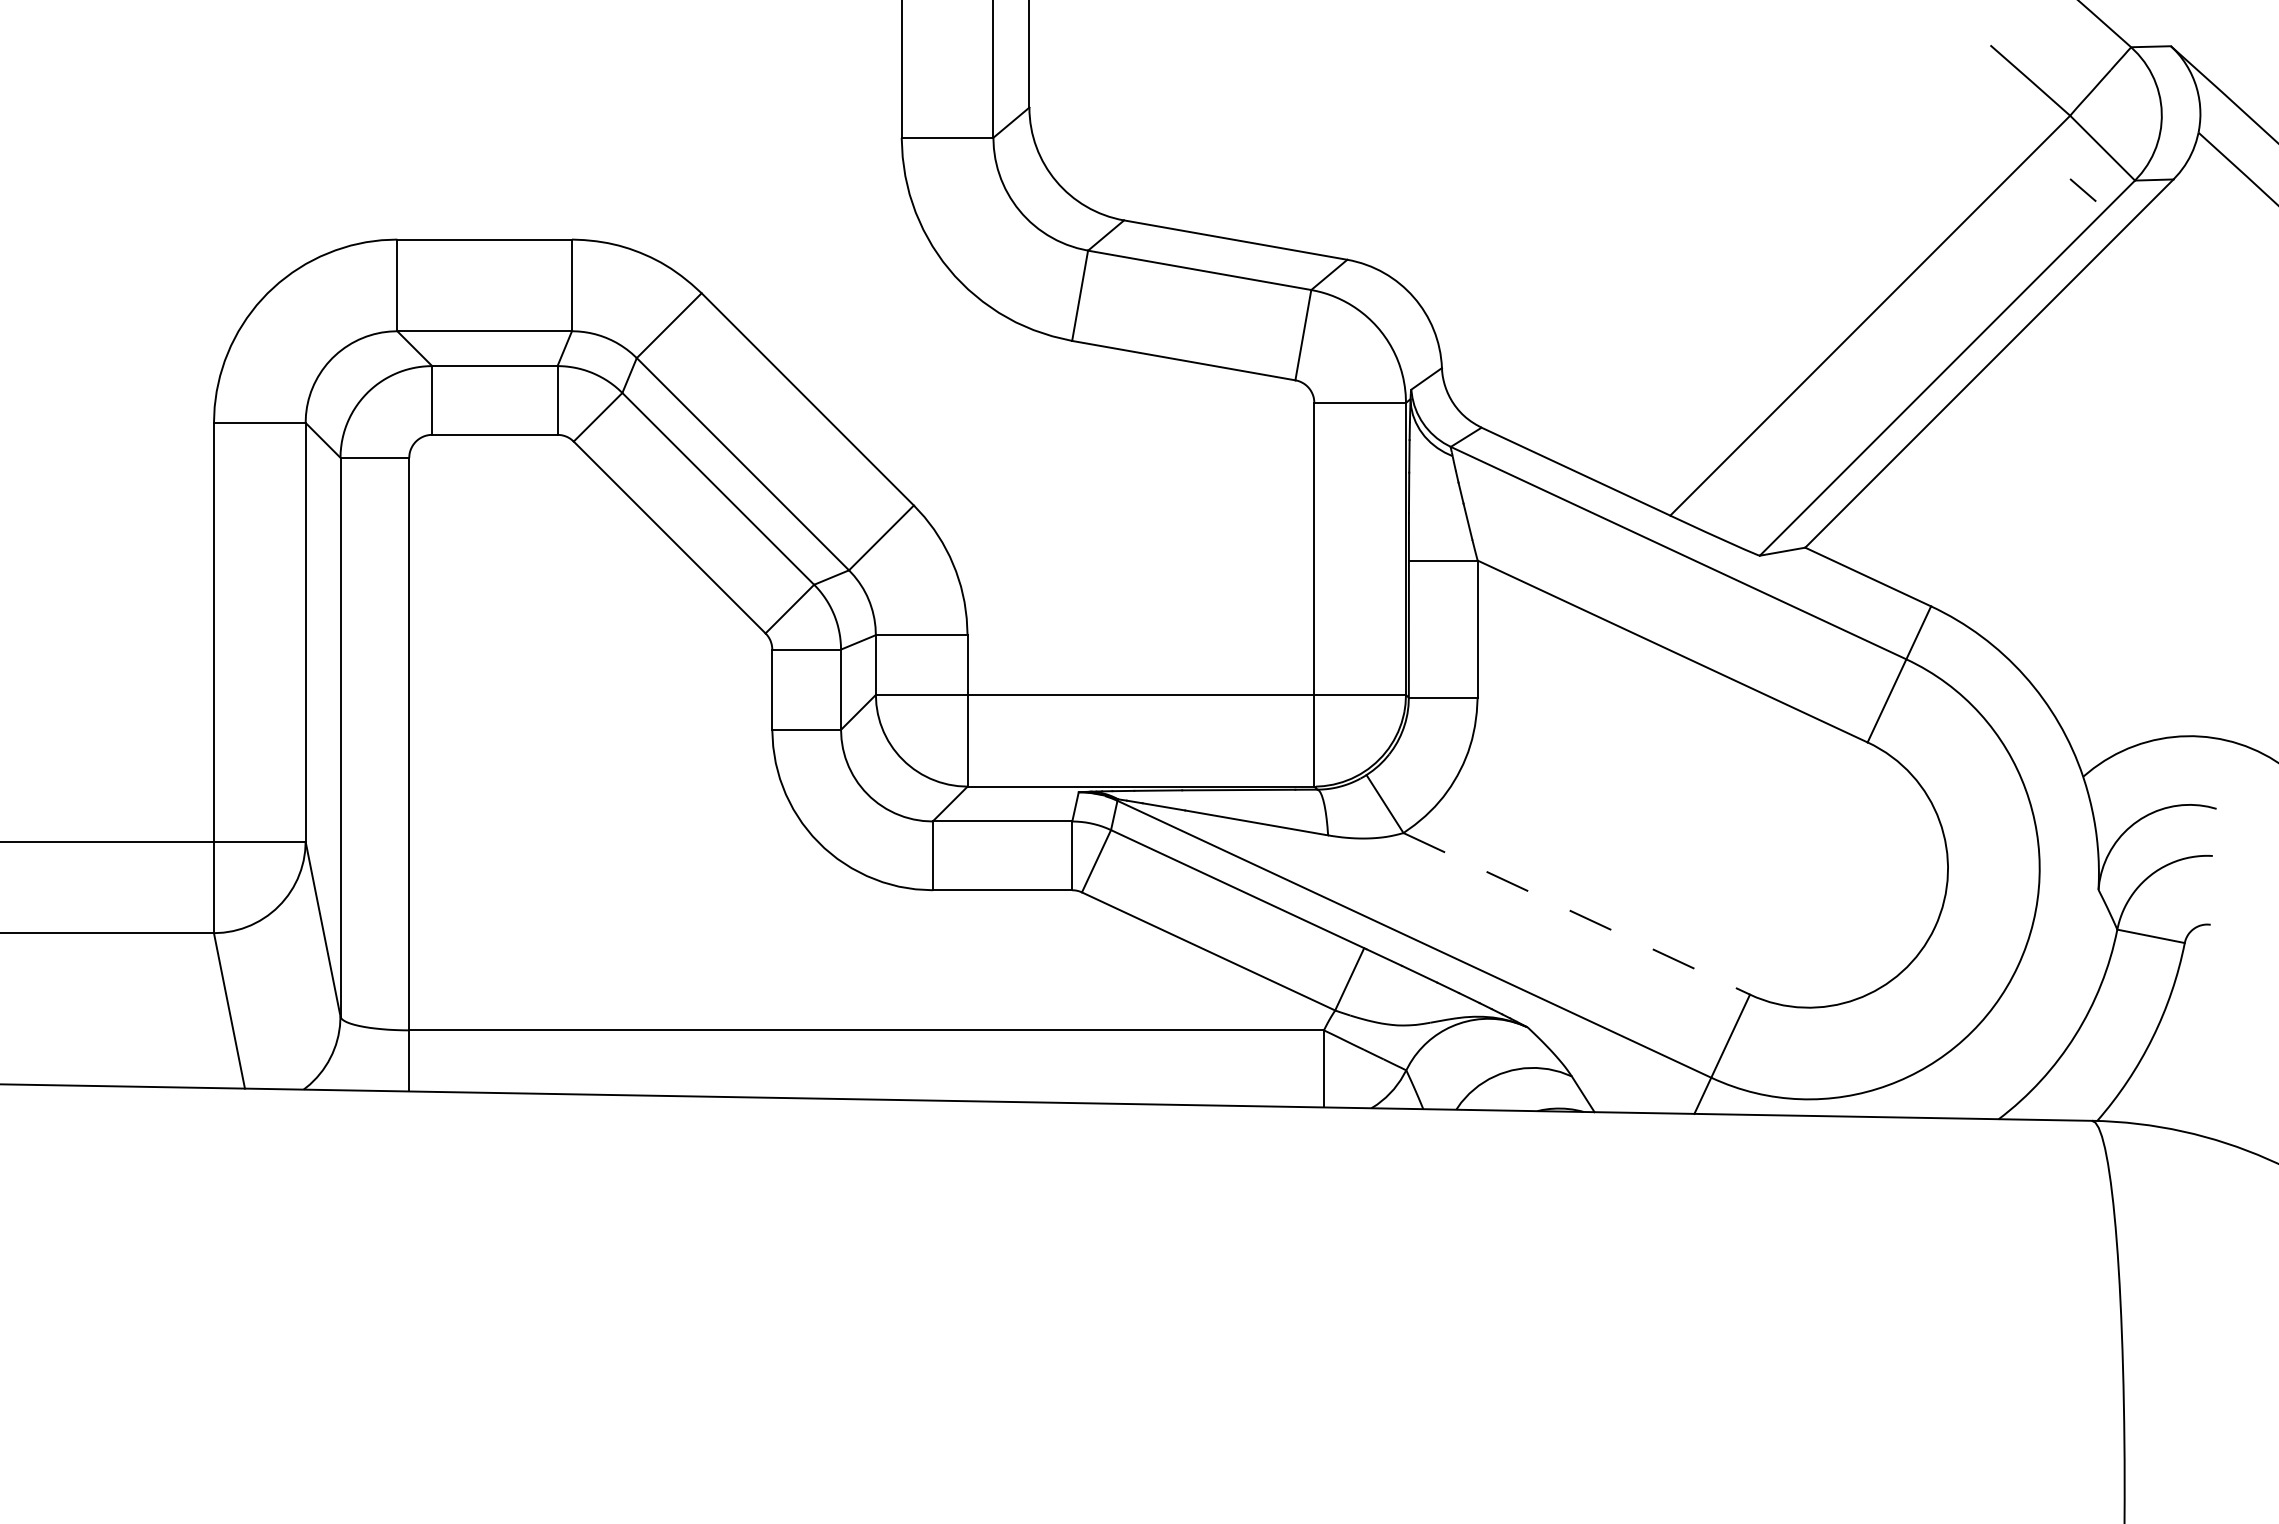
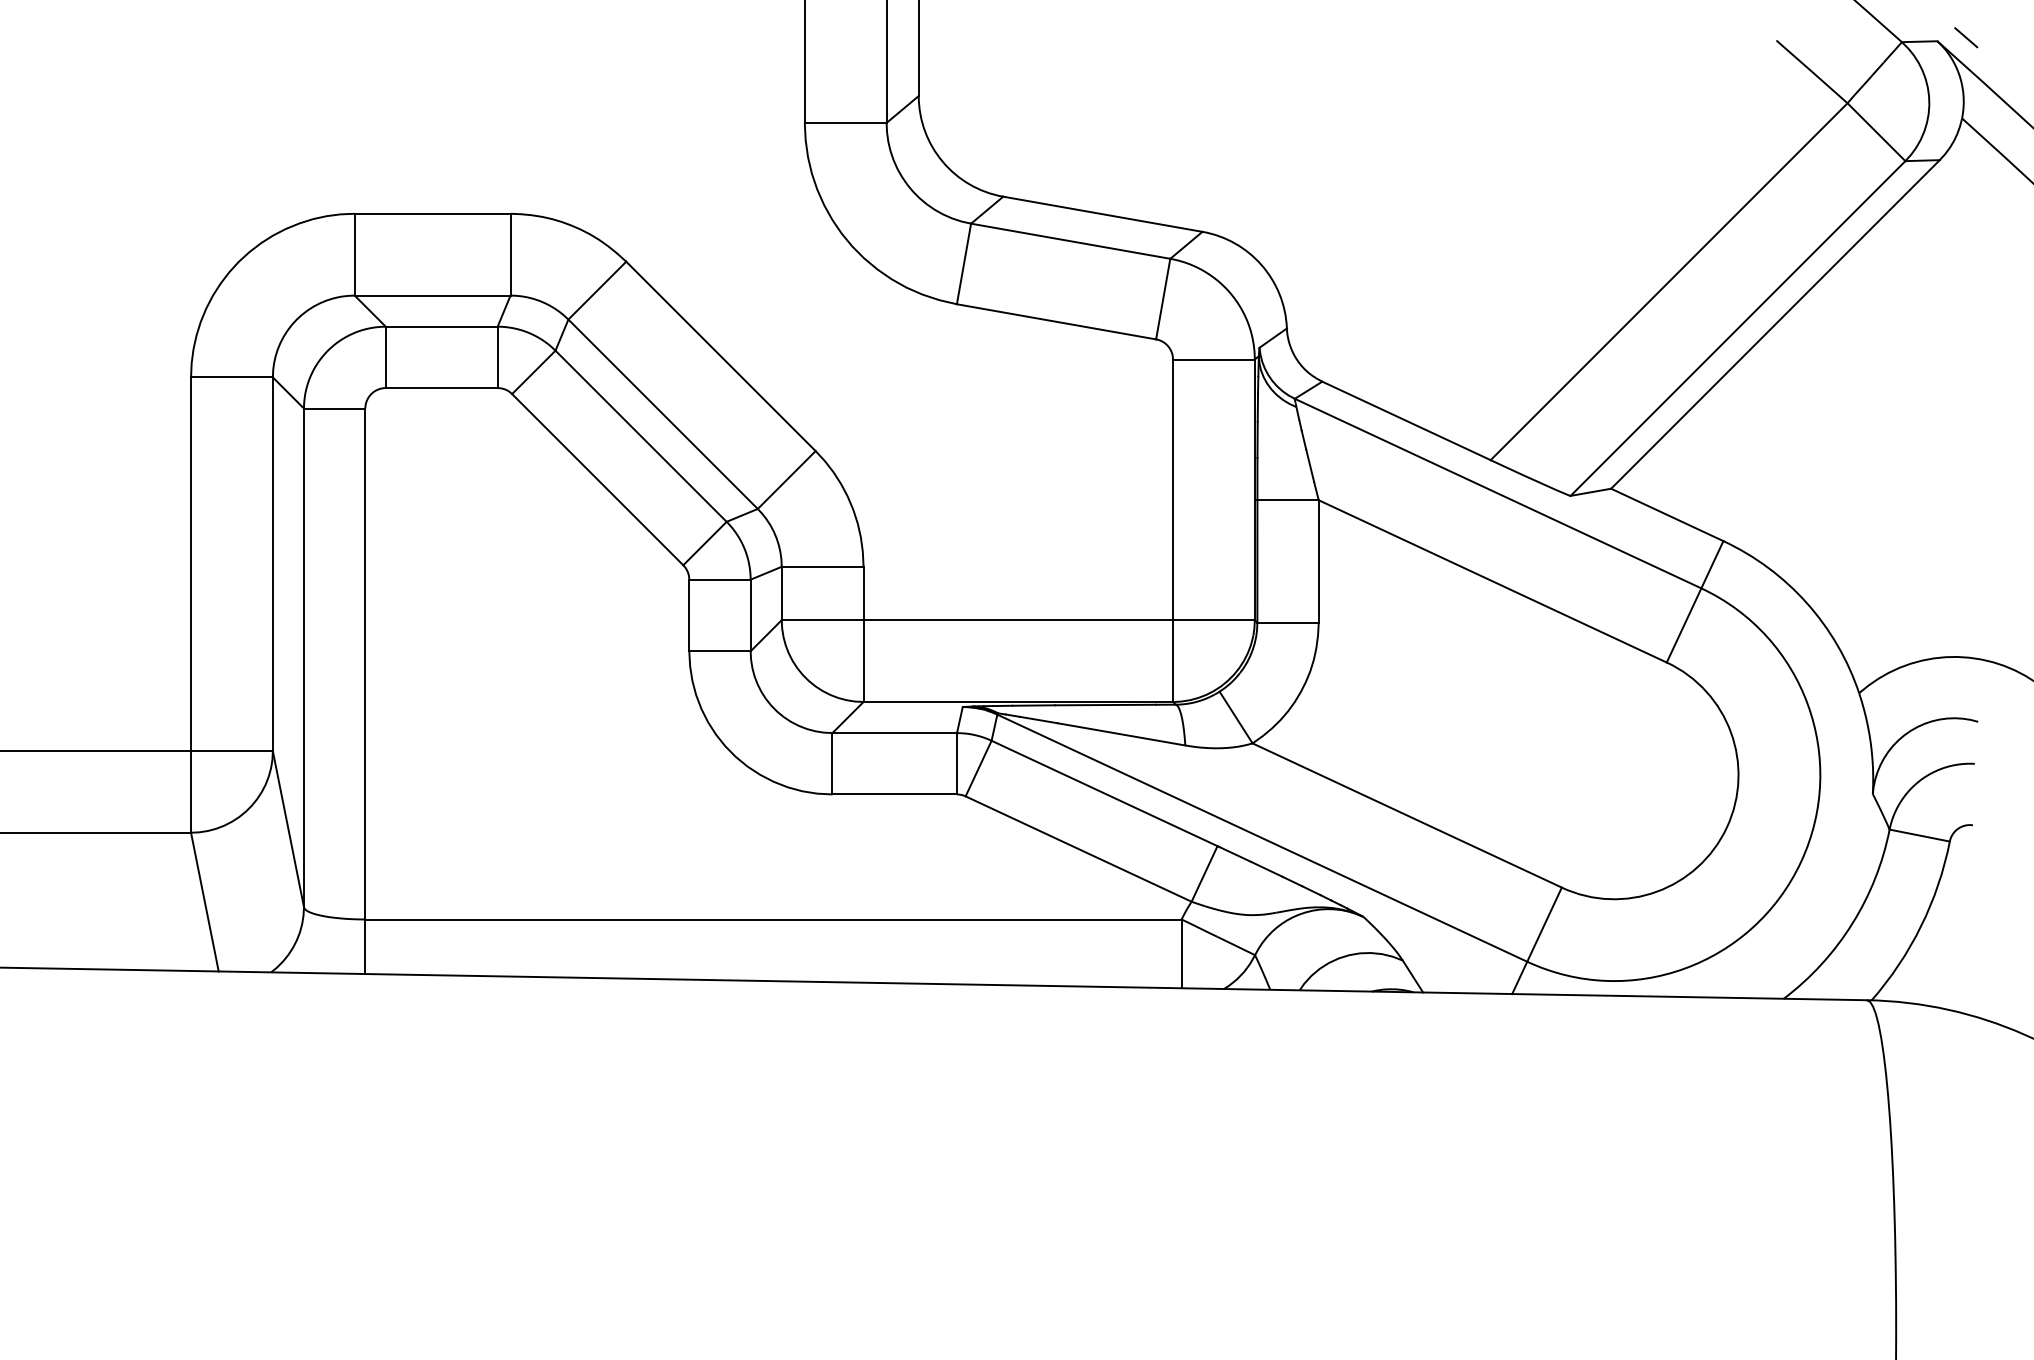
line: (2082, 189) -> (1965, 37), moved
line: (1577, 914) -> (1407, 816), dashed -> solid

